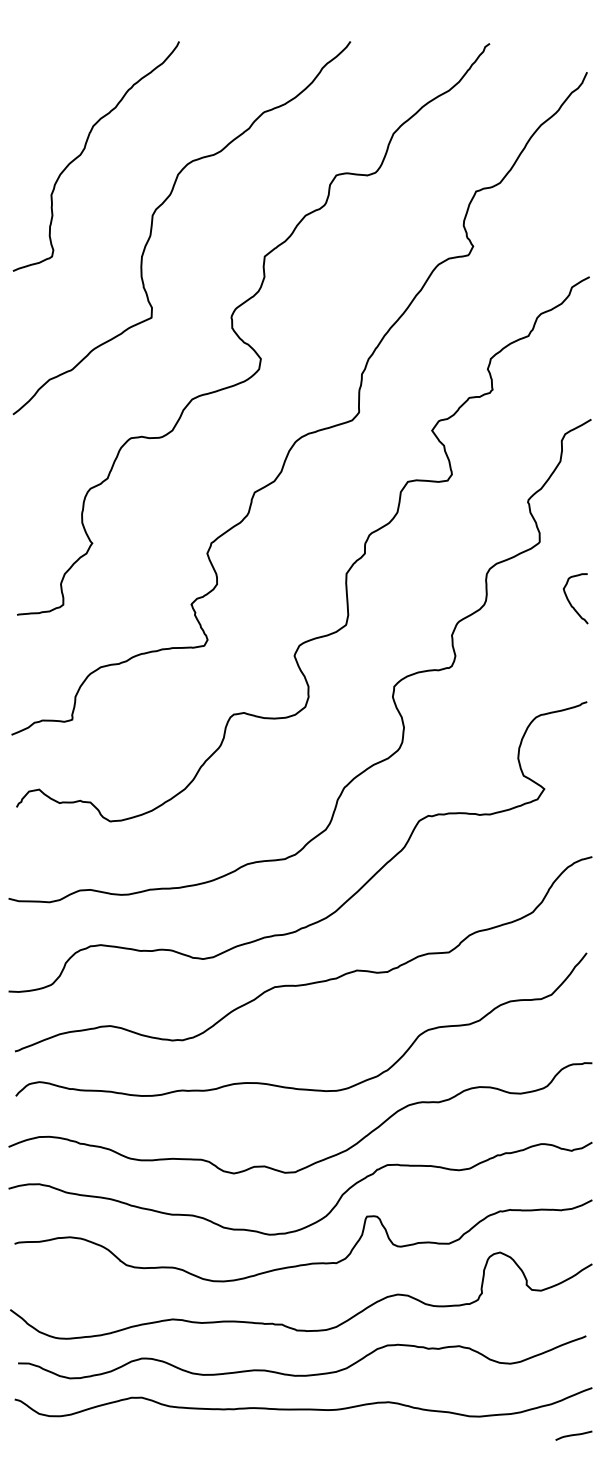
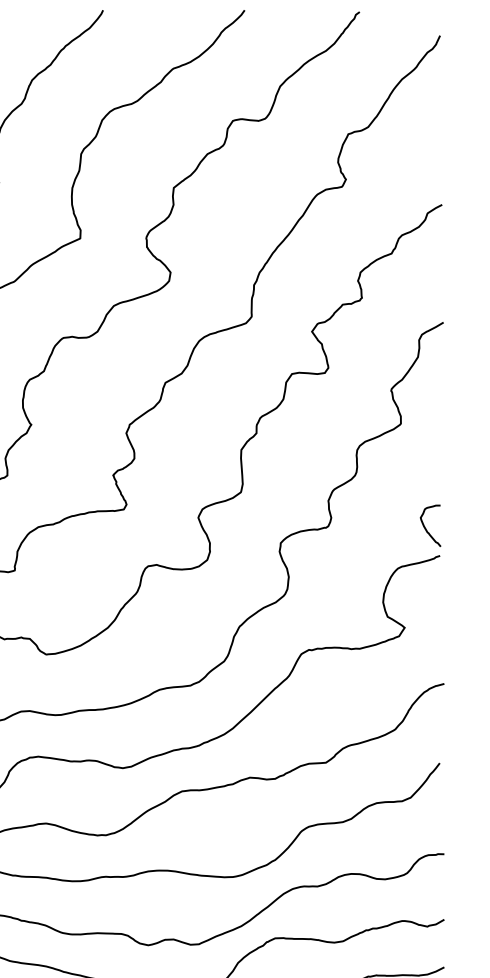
curve: (569, 600) -> (425, 527), moved

